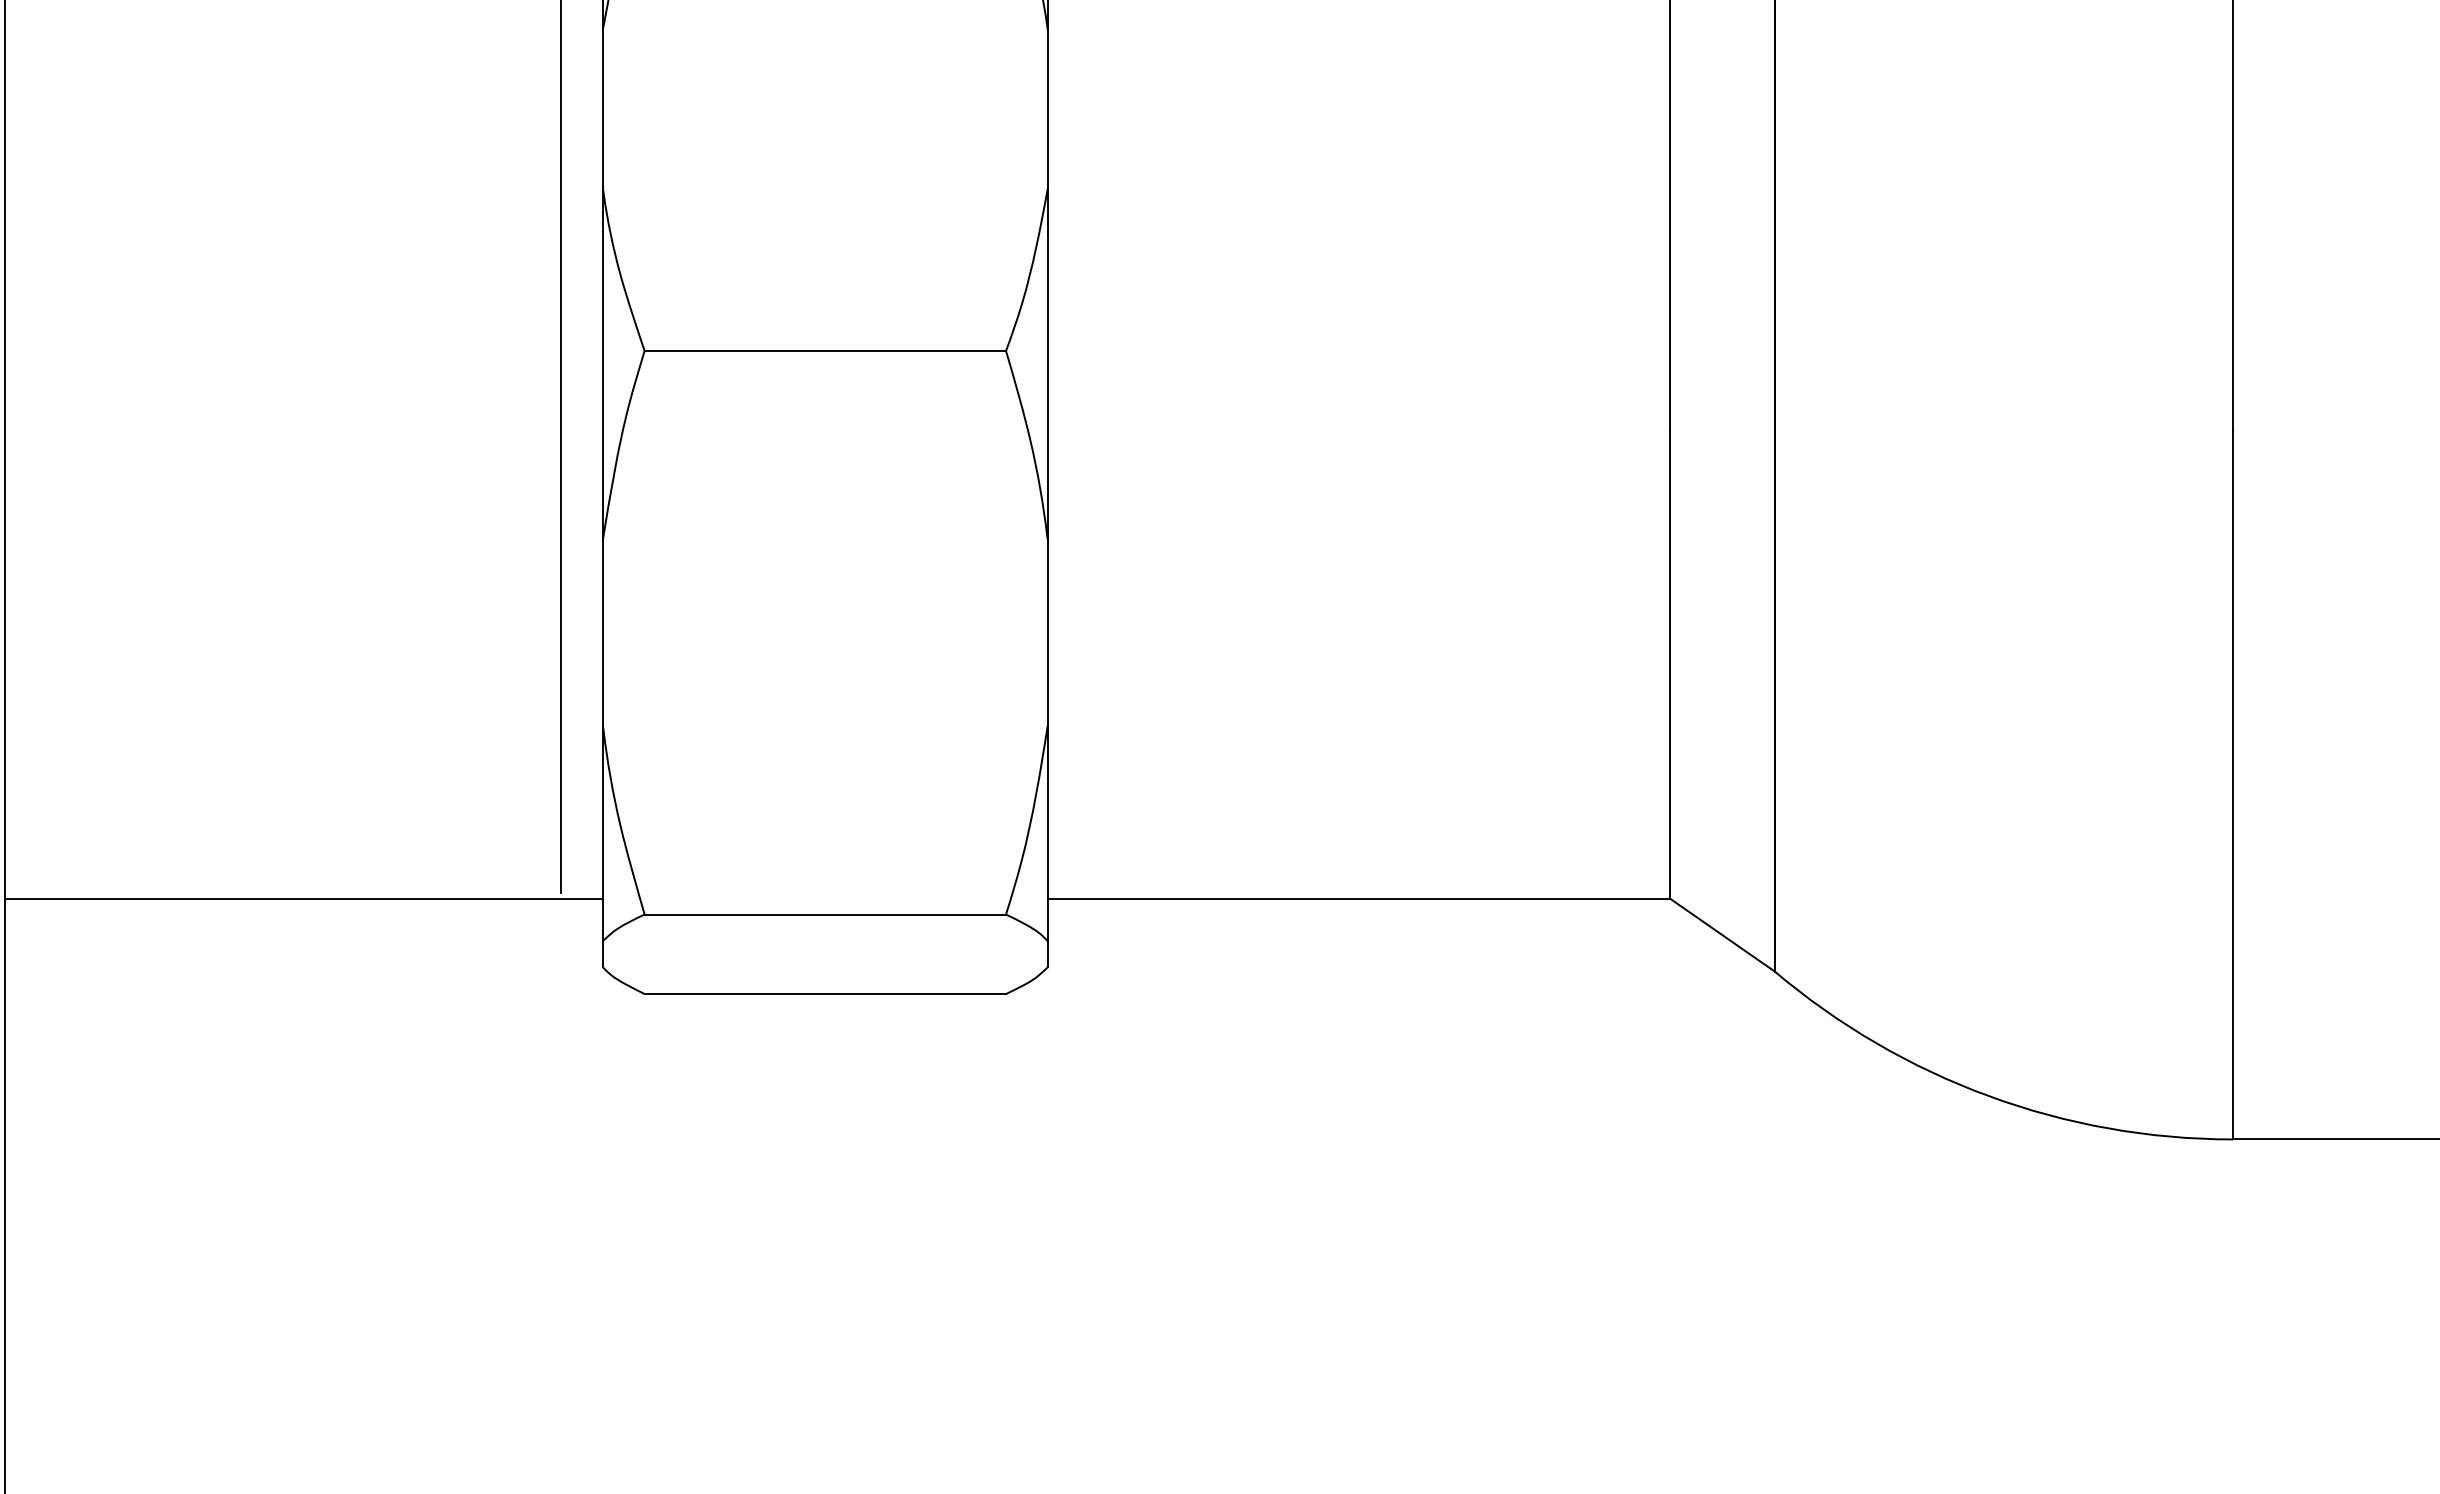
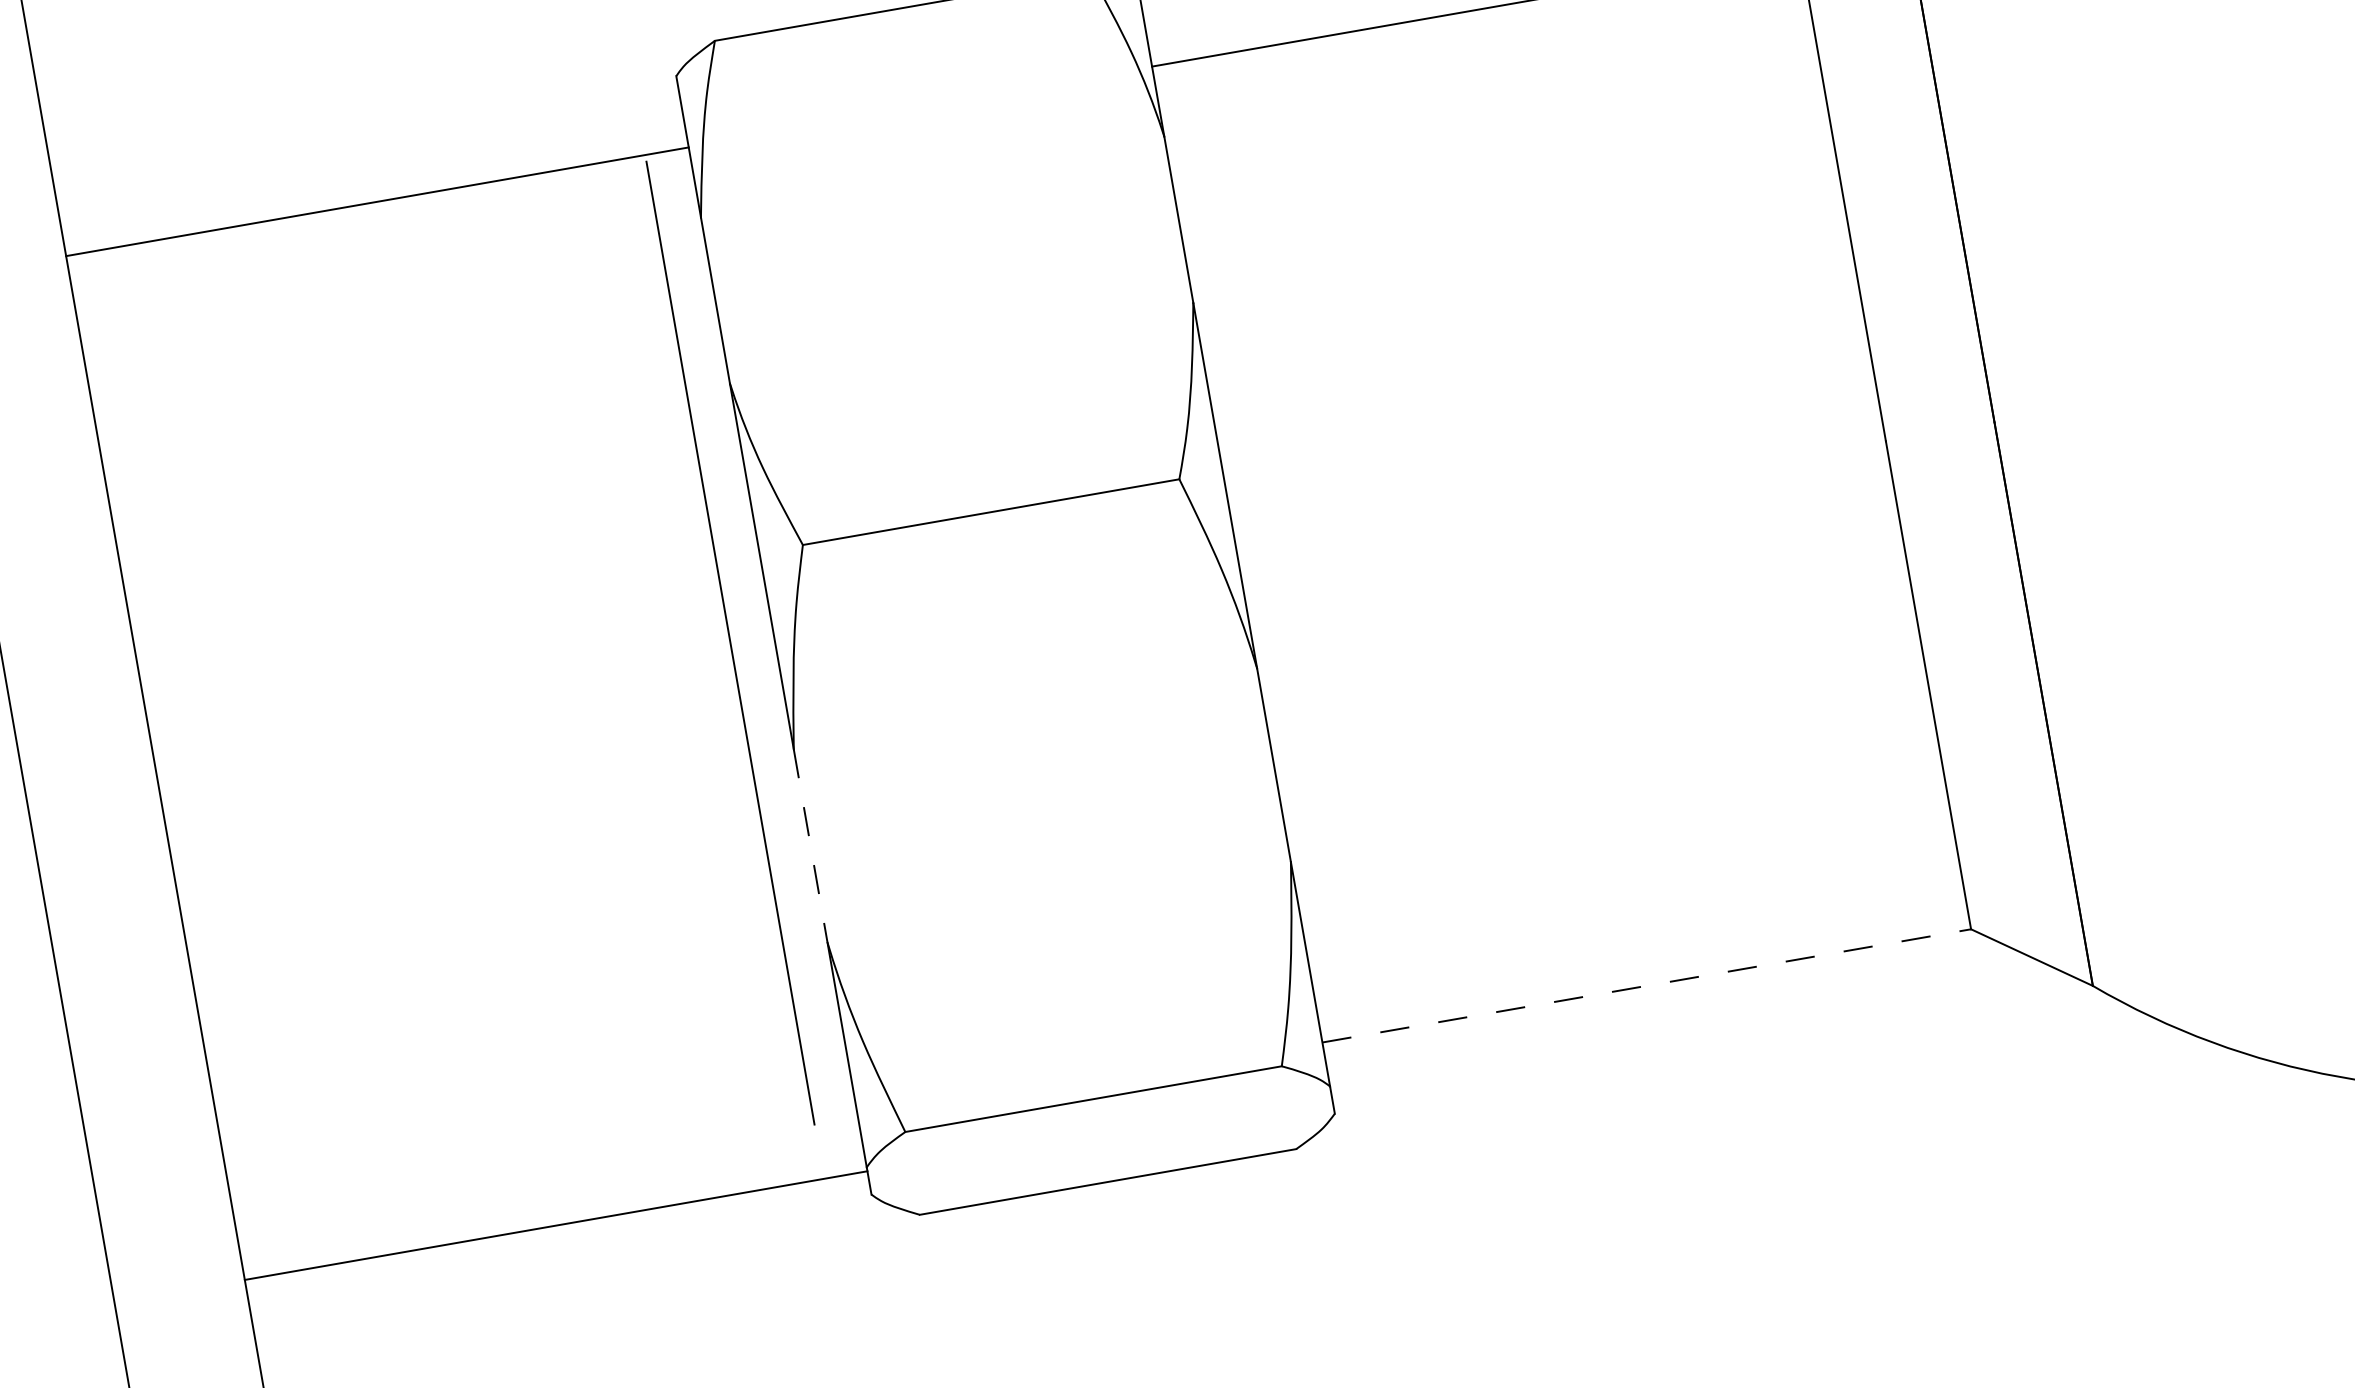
line: (602, 632) -> (810, 845), solid -> dashed
line: (303, 898) -> (555, 1225), moved
line: (1359, 898) -> (1647, 985), solid -> dashed

